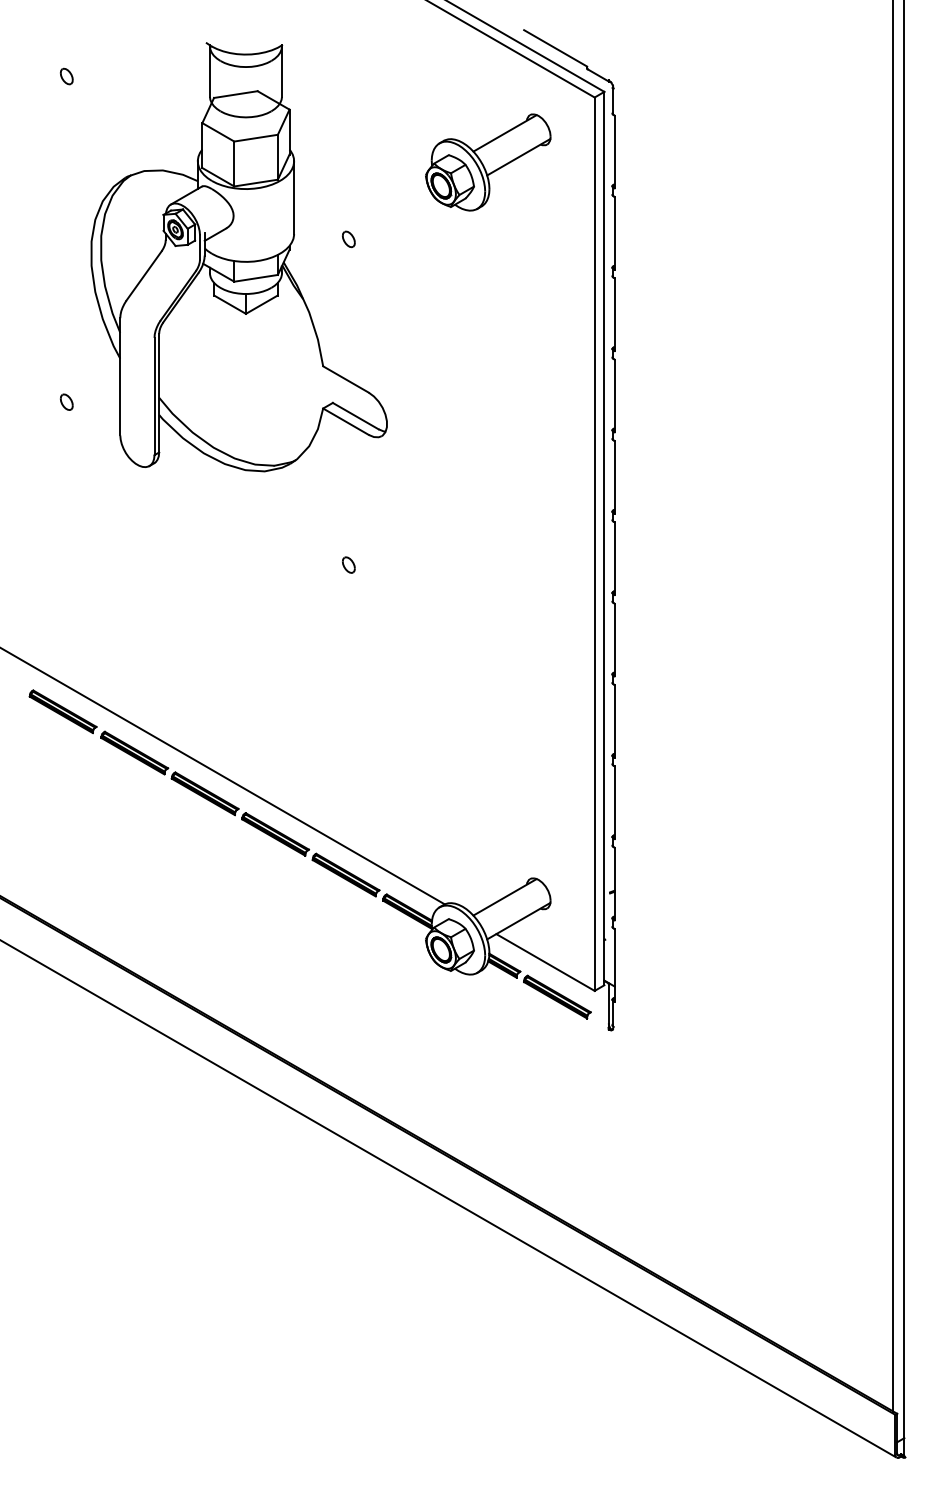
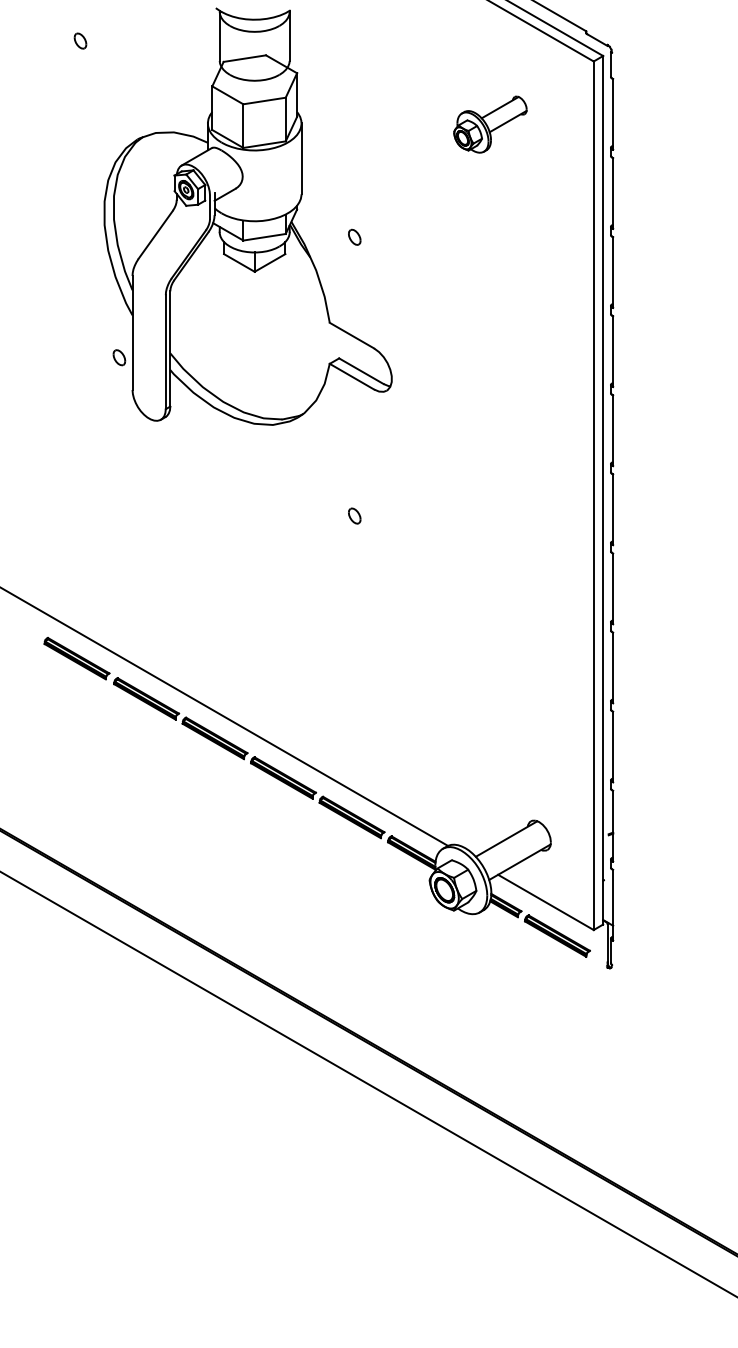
part: (488, 162) -> (490, 124), size x0.6
part: (348, 239) -> (354, 237), moved
part: (66, 401) -> (119, 357), moved

